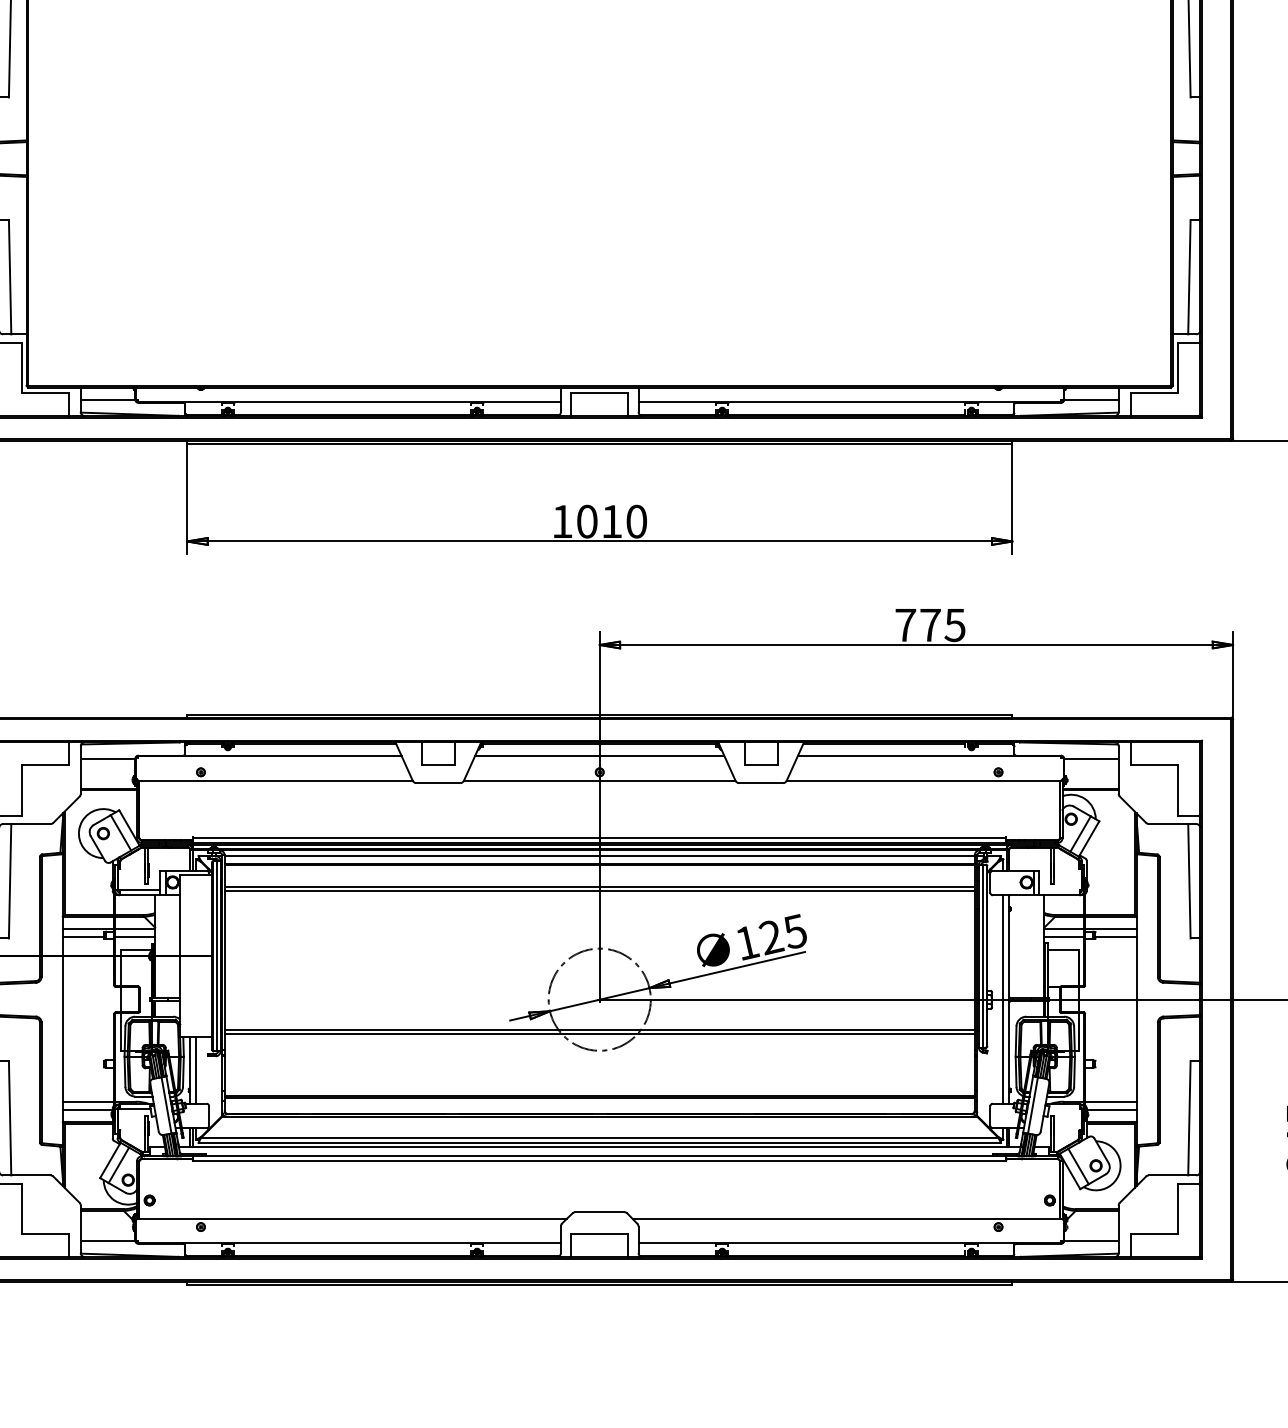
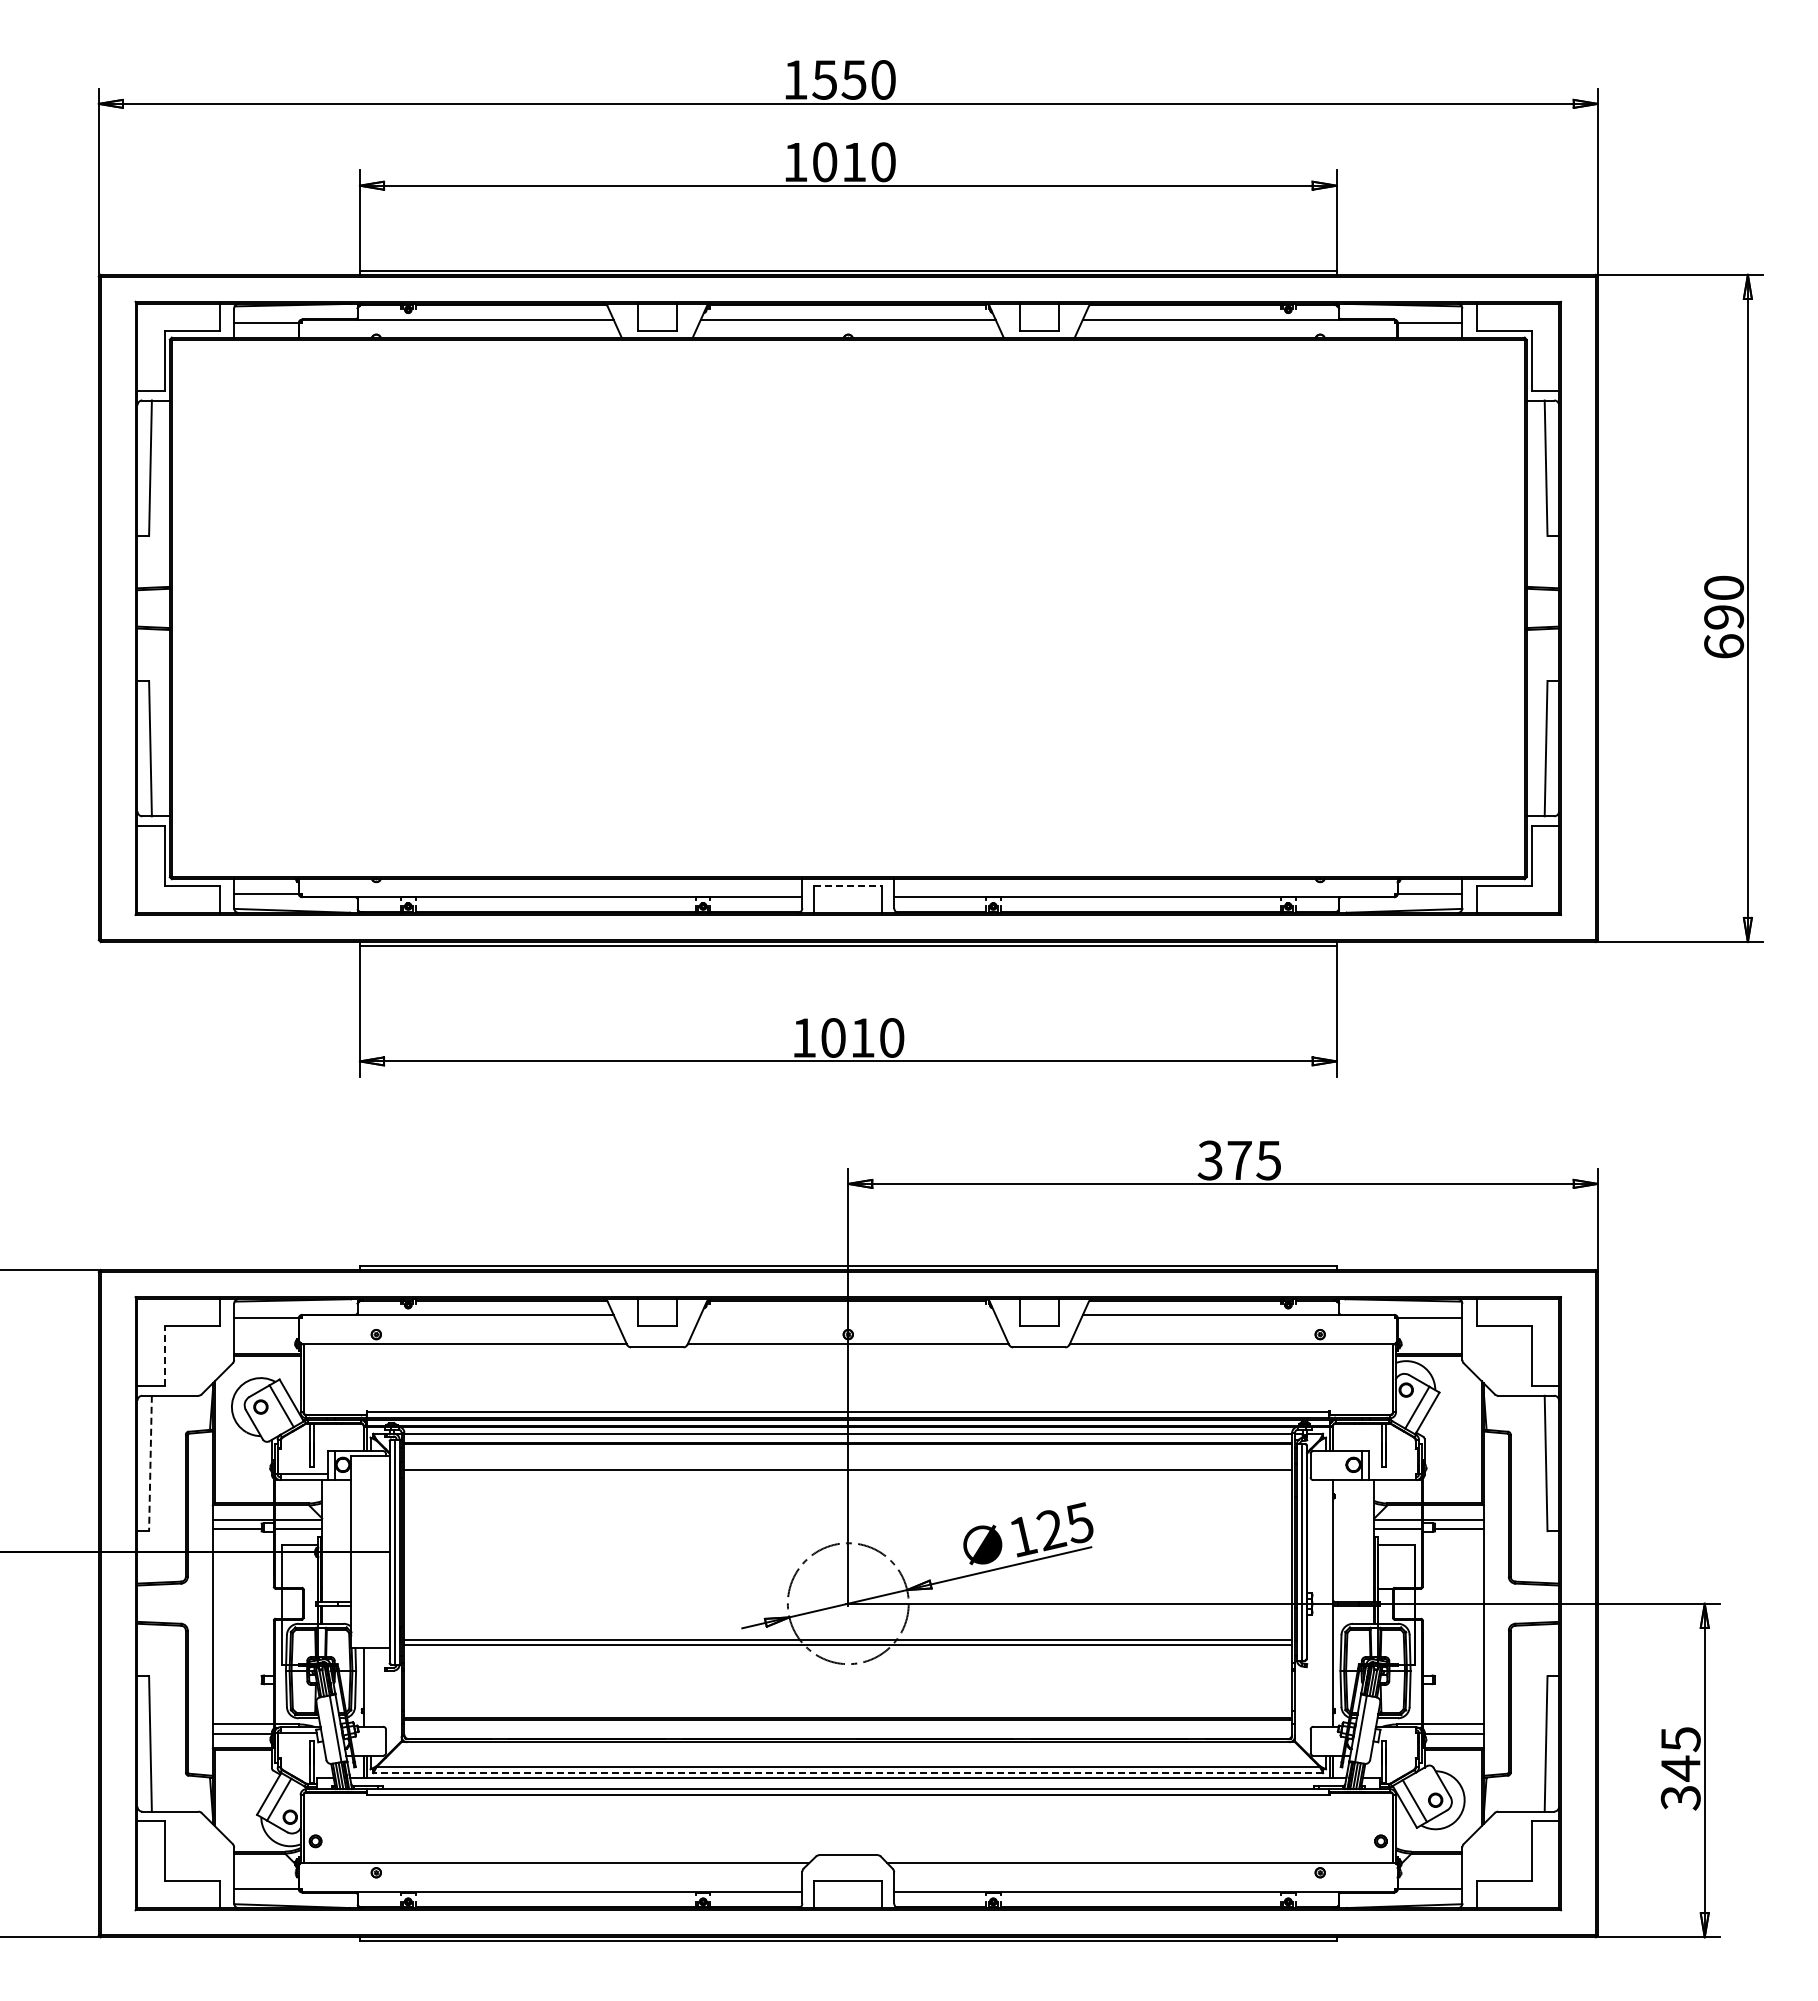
line: (599, 392) -> (848, 885), solid -> dashed
text: (904, 625) -> (1209, 1160), 775 -> 375
line: (599, 756) -> (847, 1315), removed
line: (21, 790) -> (164, 1356), solid -> dashed
line: (10, 881) -> (150, 1463), solid -> dashed
line: (599, 890) -> (848, 1474), removed
line: (1003, 999) -> (1326, 1603), removed
line: (196, 1069) -> (370, 1686), removed
line: (599, 1143) -> (848, 1773), solid -> dashed

